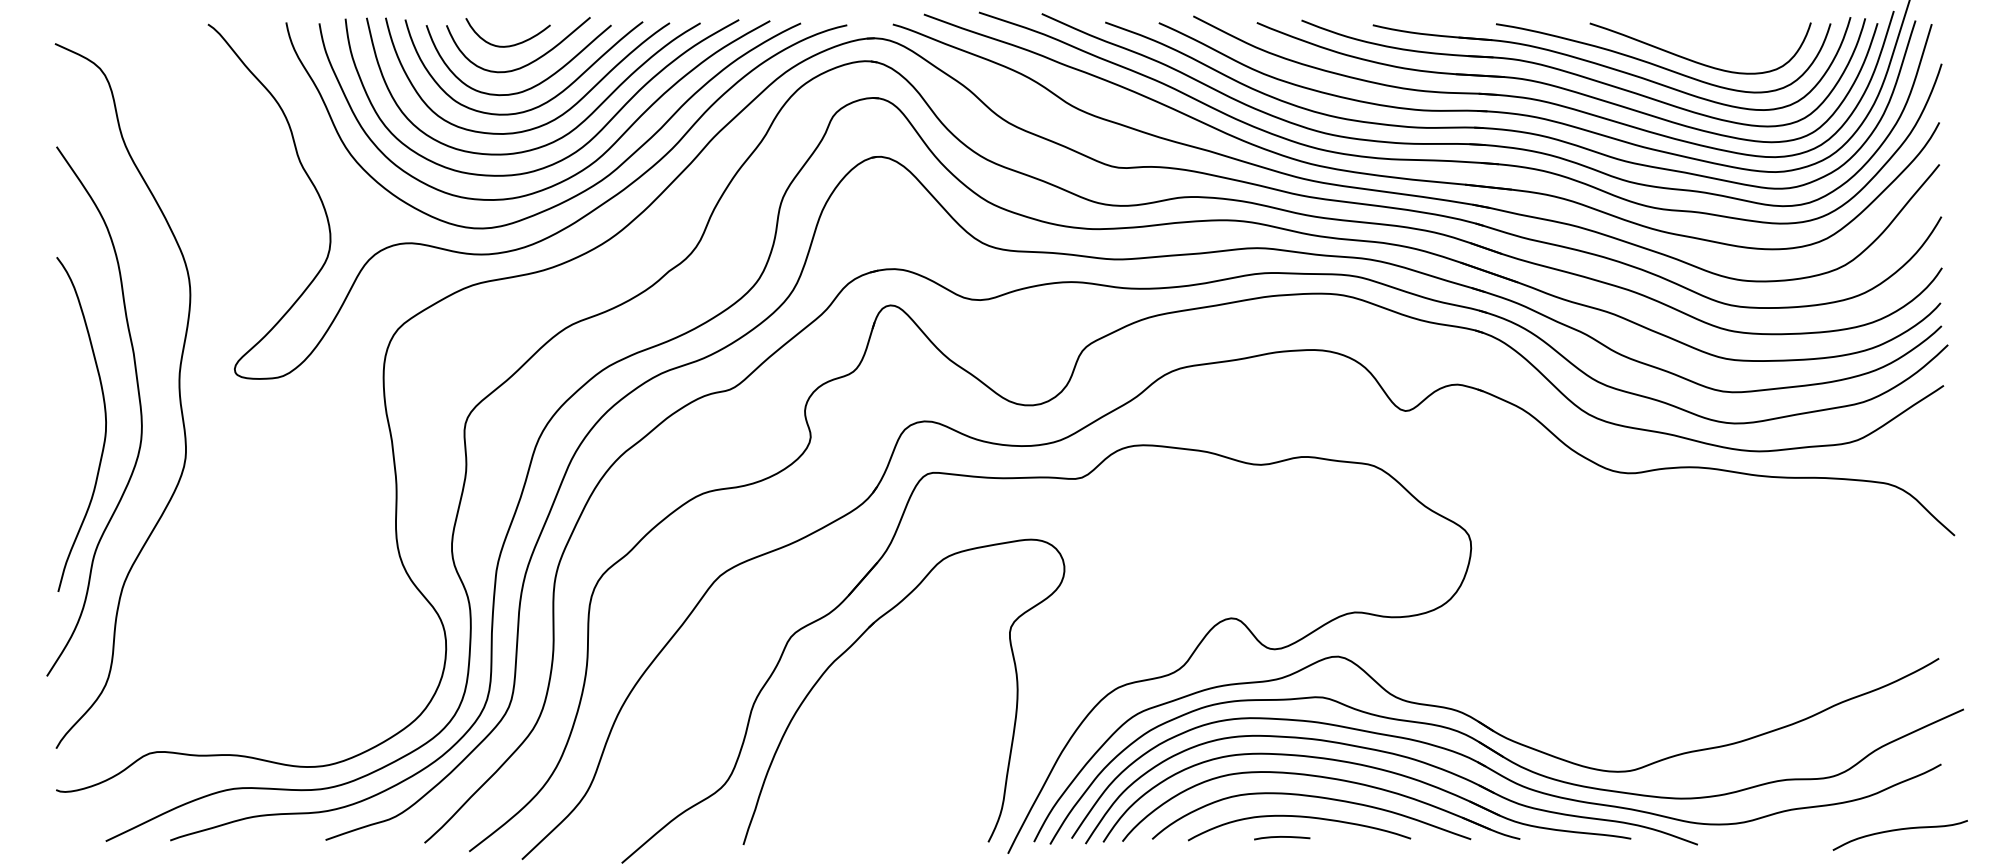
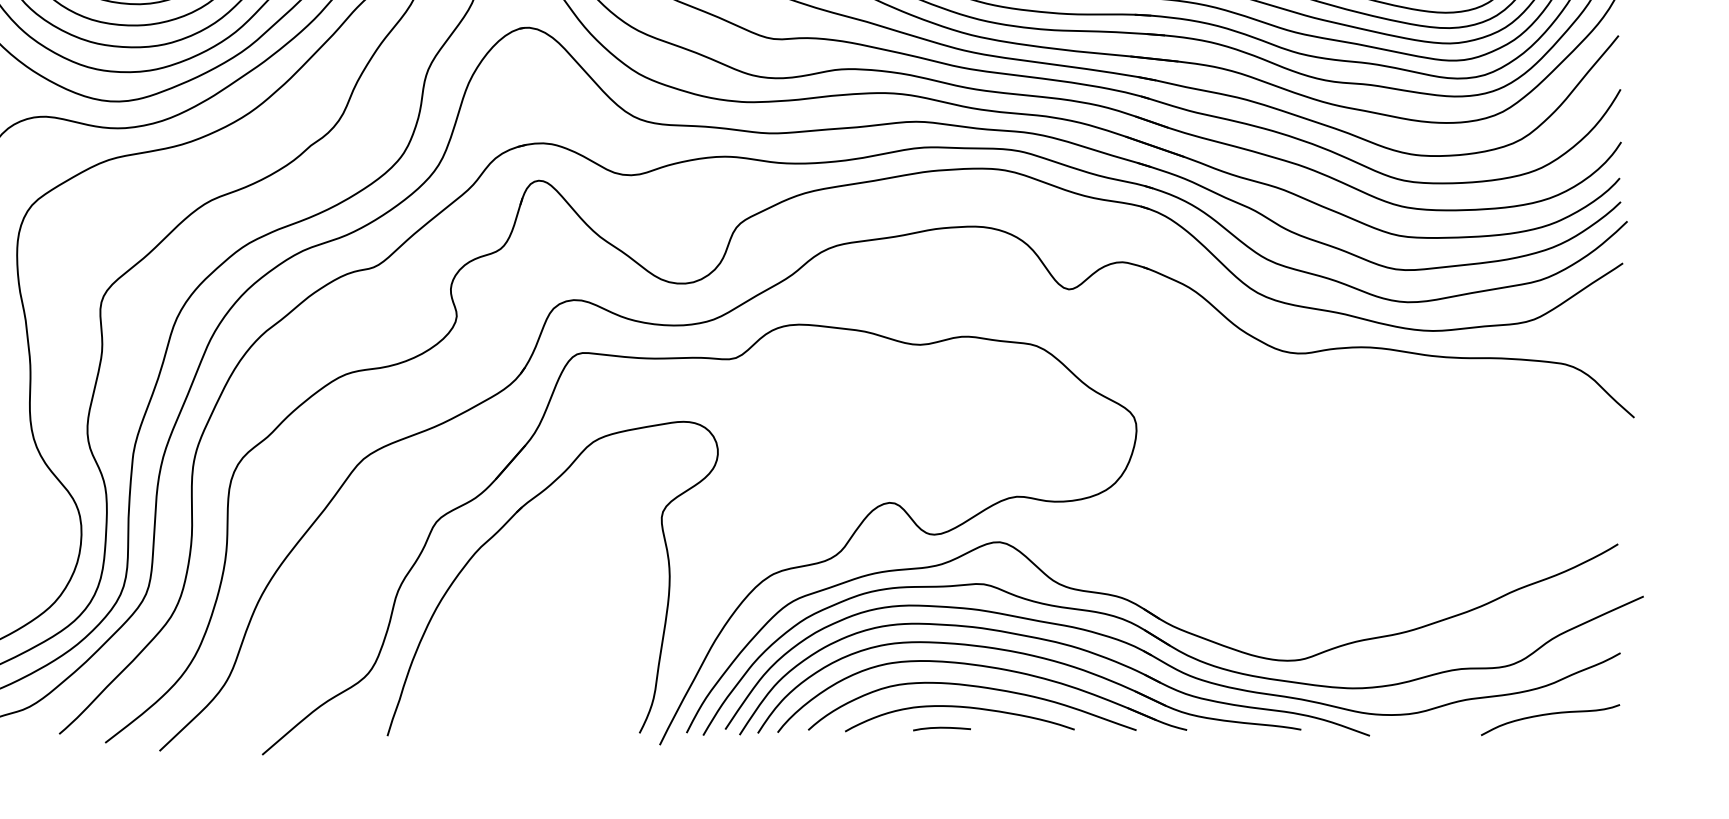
curve: (1899, 830) -> (1549, 715), moved

